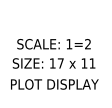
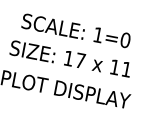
text: (88, 44) -> (126, 40), 1=2 -> 1=0

